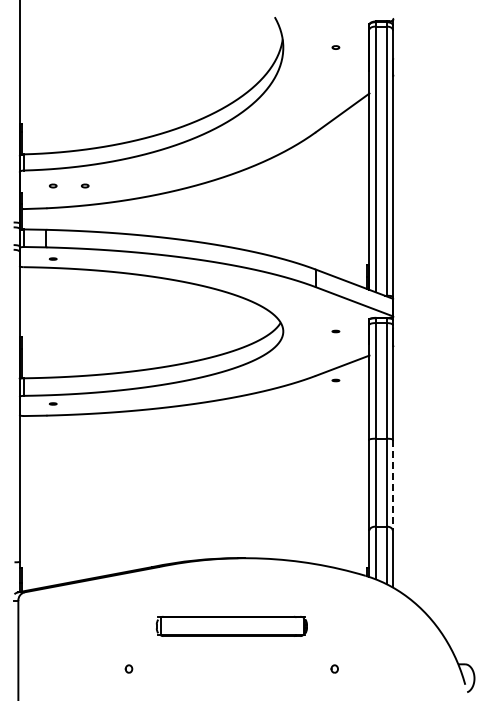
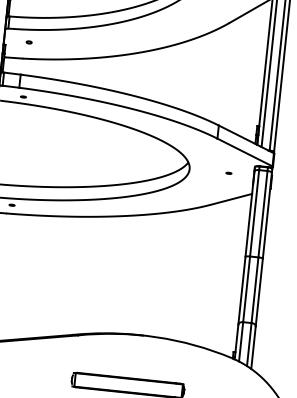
part: (85, 185) -> (53, 44), removed
part: (335, 380) -> (224, 209), removed
line: (392, 485) -> (259, 292), dashed -> solid

